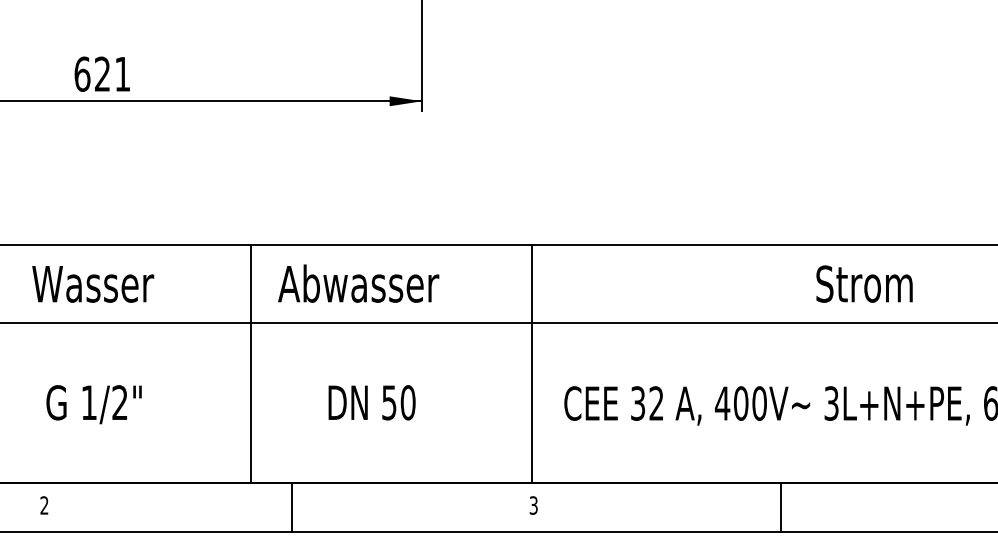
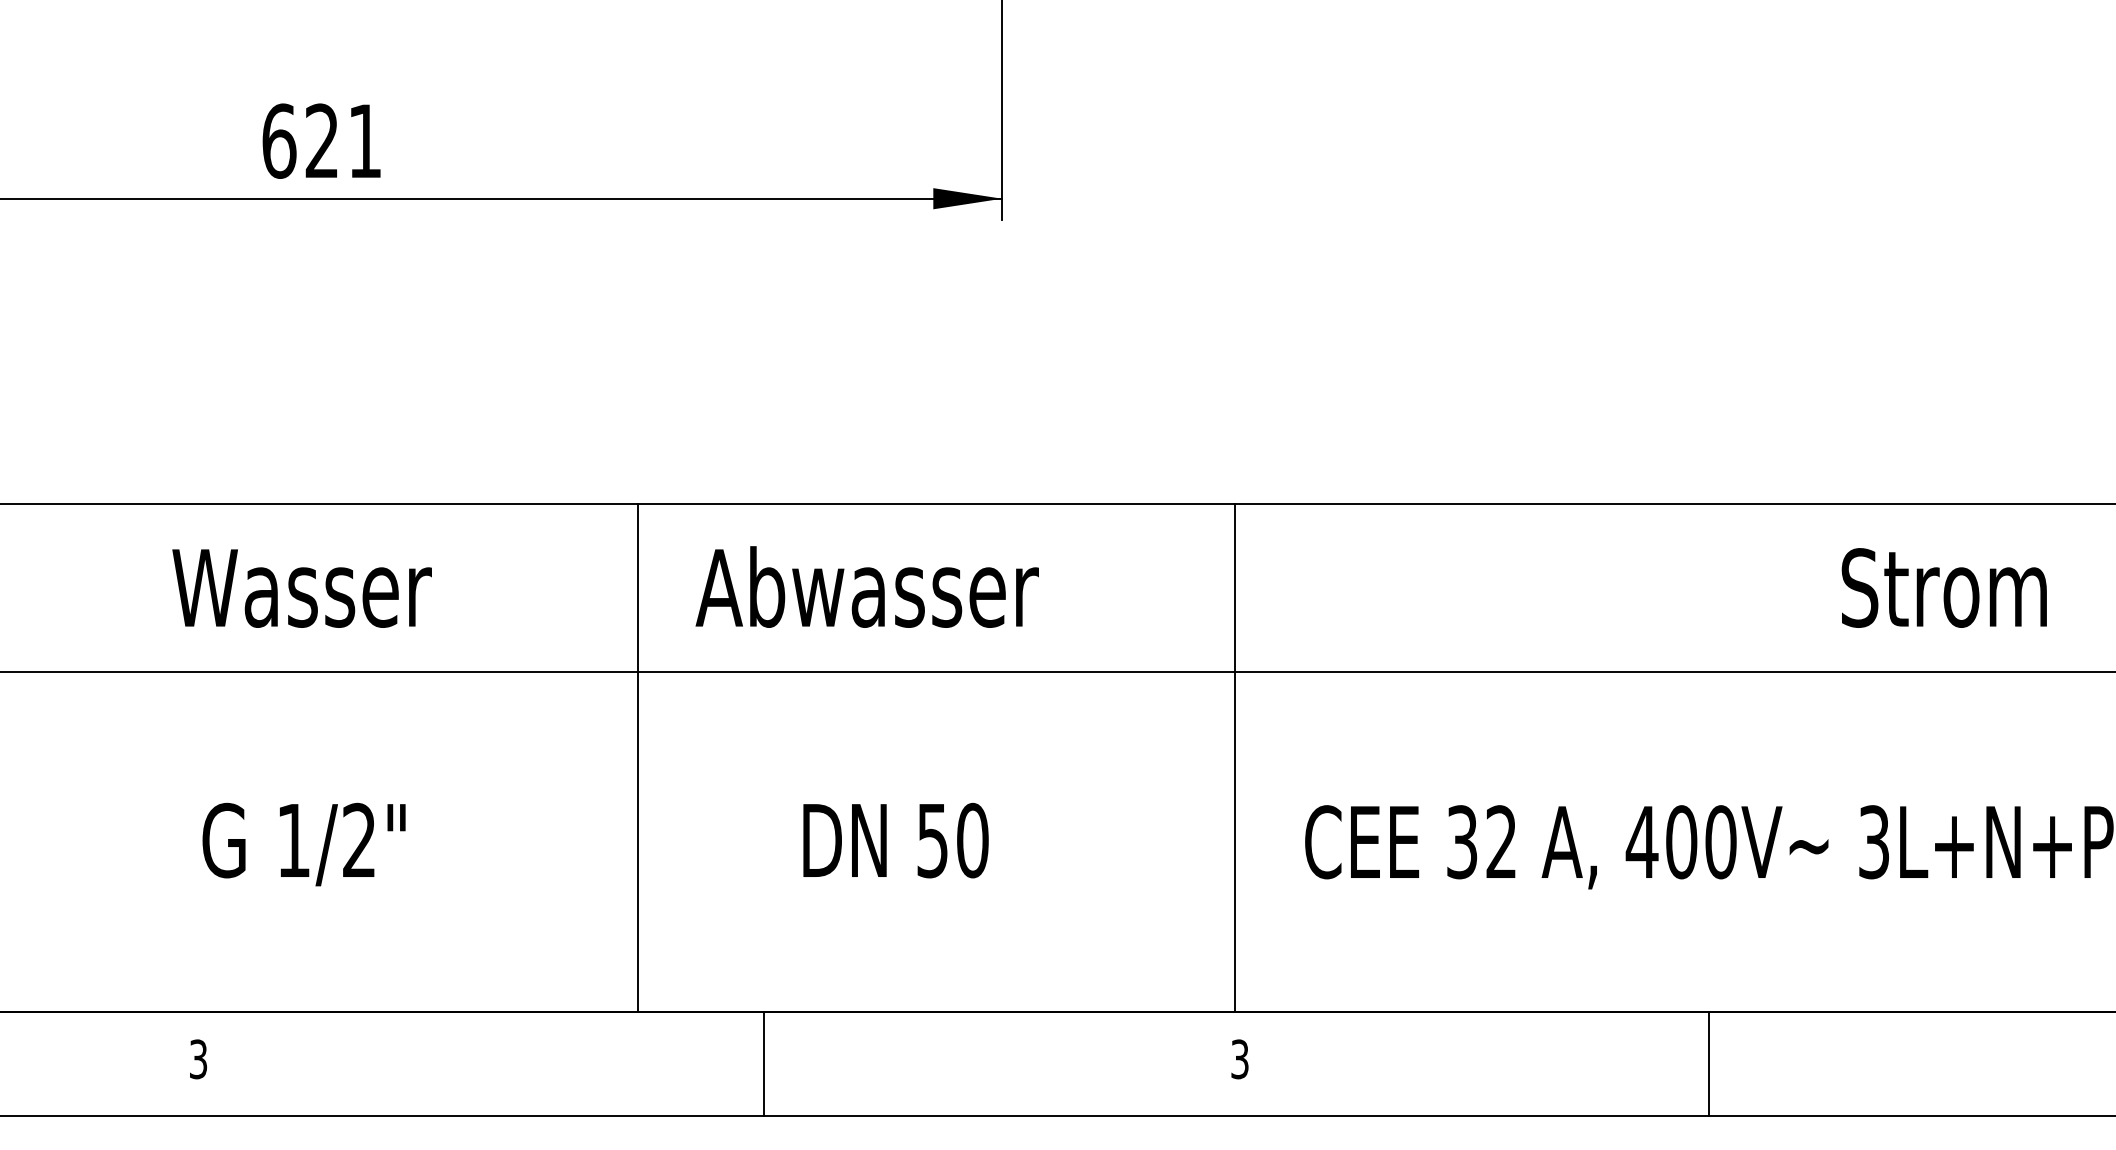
text: (44, 505) -> (198, 1059), 2 -> 3
line: (291, 507) -> (762, 1063), moved
line: (781, 507) -> (1710, 1063), moved

